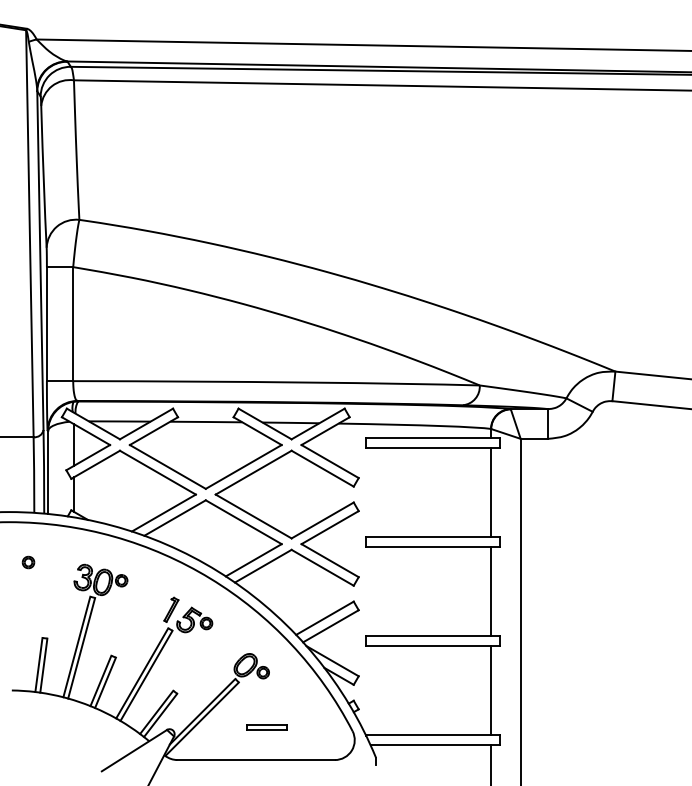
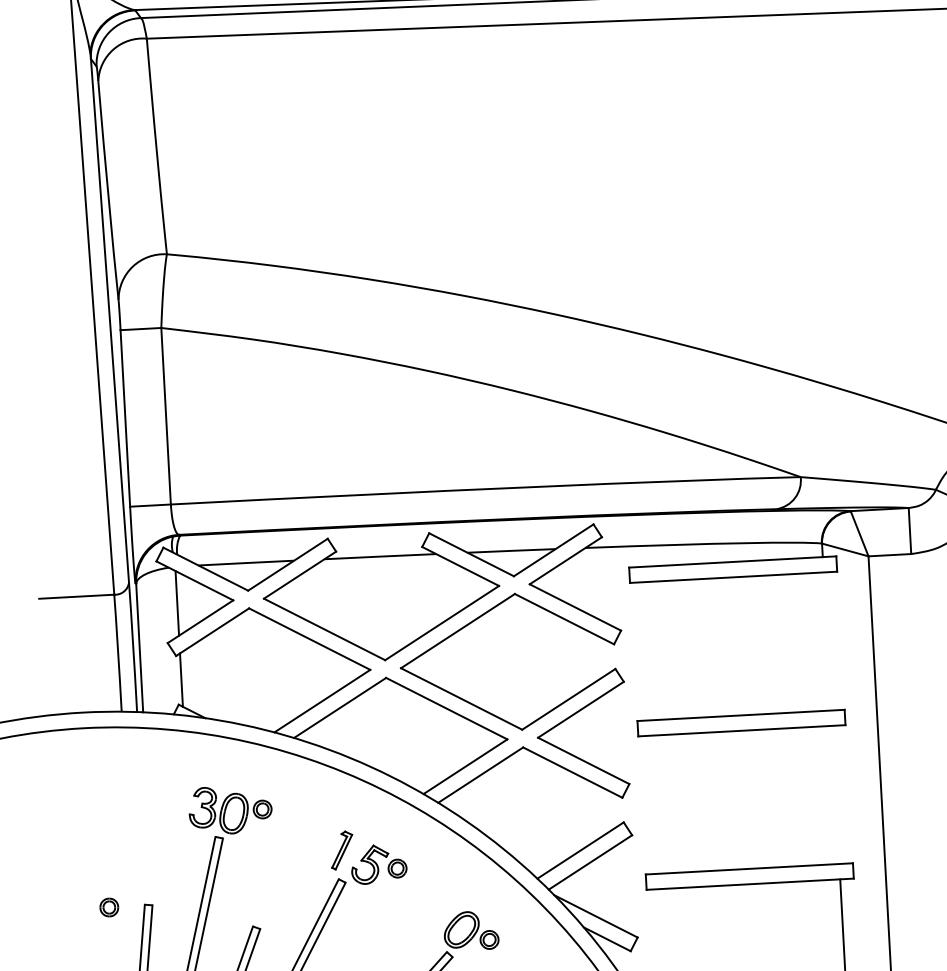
line: (491, 491) -> (827, 640), removed
part: (28, 562) -> (109, 907), moved
line: (491, 590) -> (836, 793), removed

